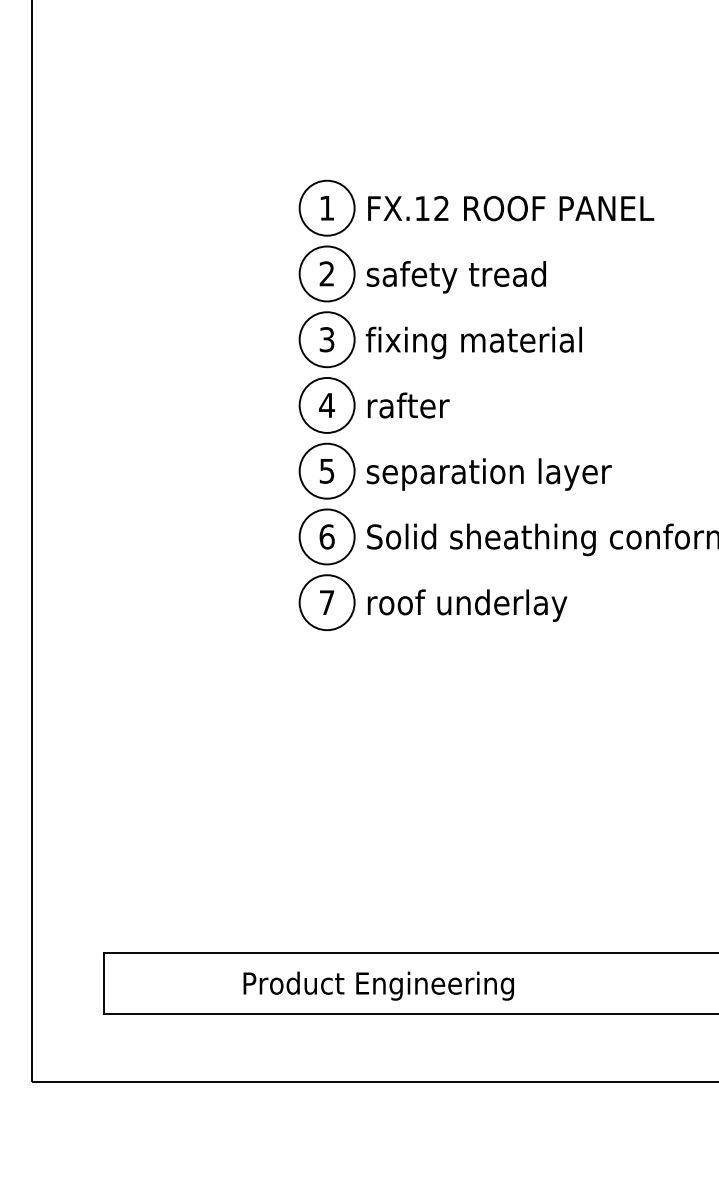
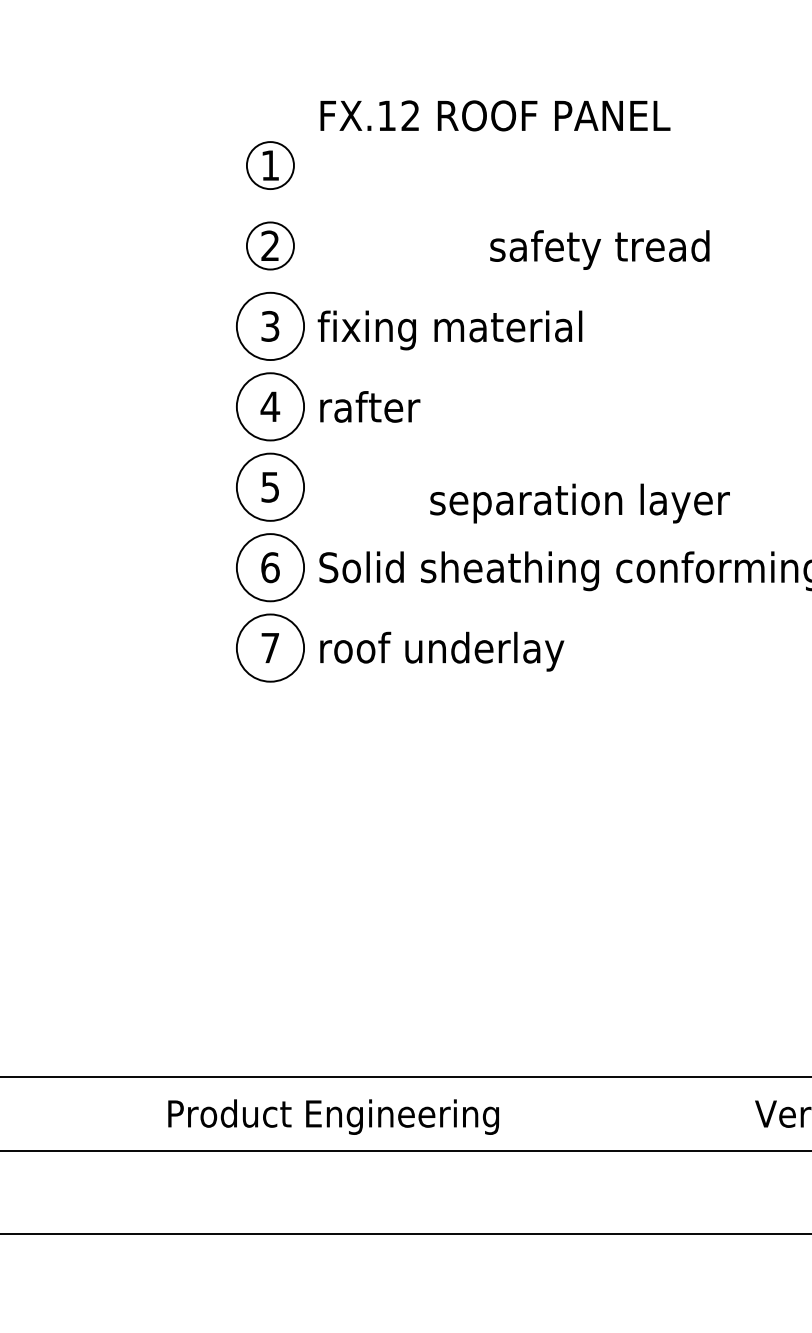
circle: (326, 207) -> (269, 164), size x0.7
text: (511, 208) -> (495, 115), moved
circle: (326, 273) -> (269, 245), size x0.7
text: (455, 277) -> (598, 250), moved
text: (488, 474) -> (579, 503), moved

